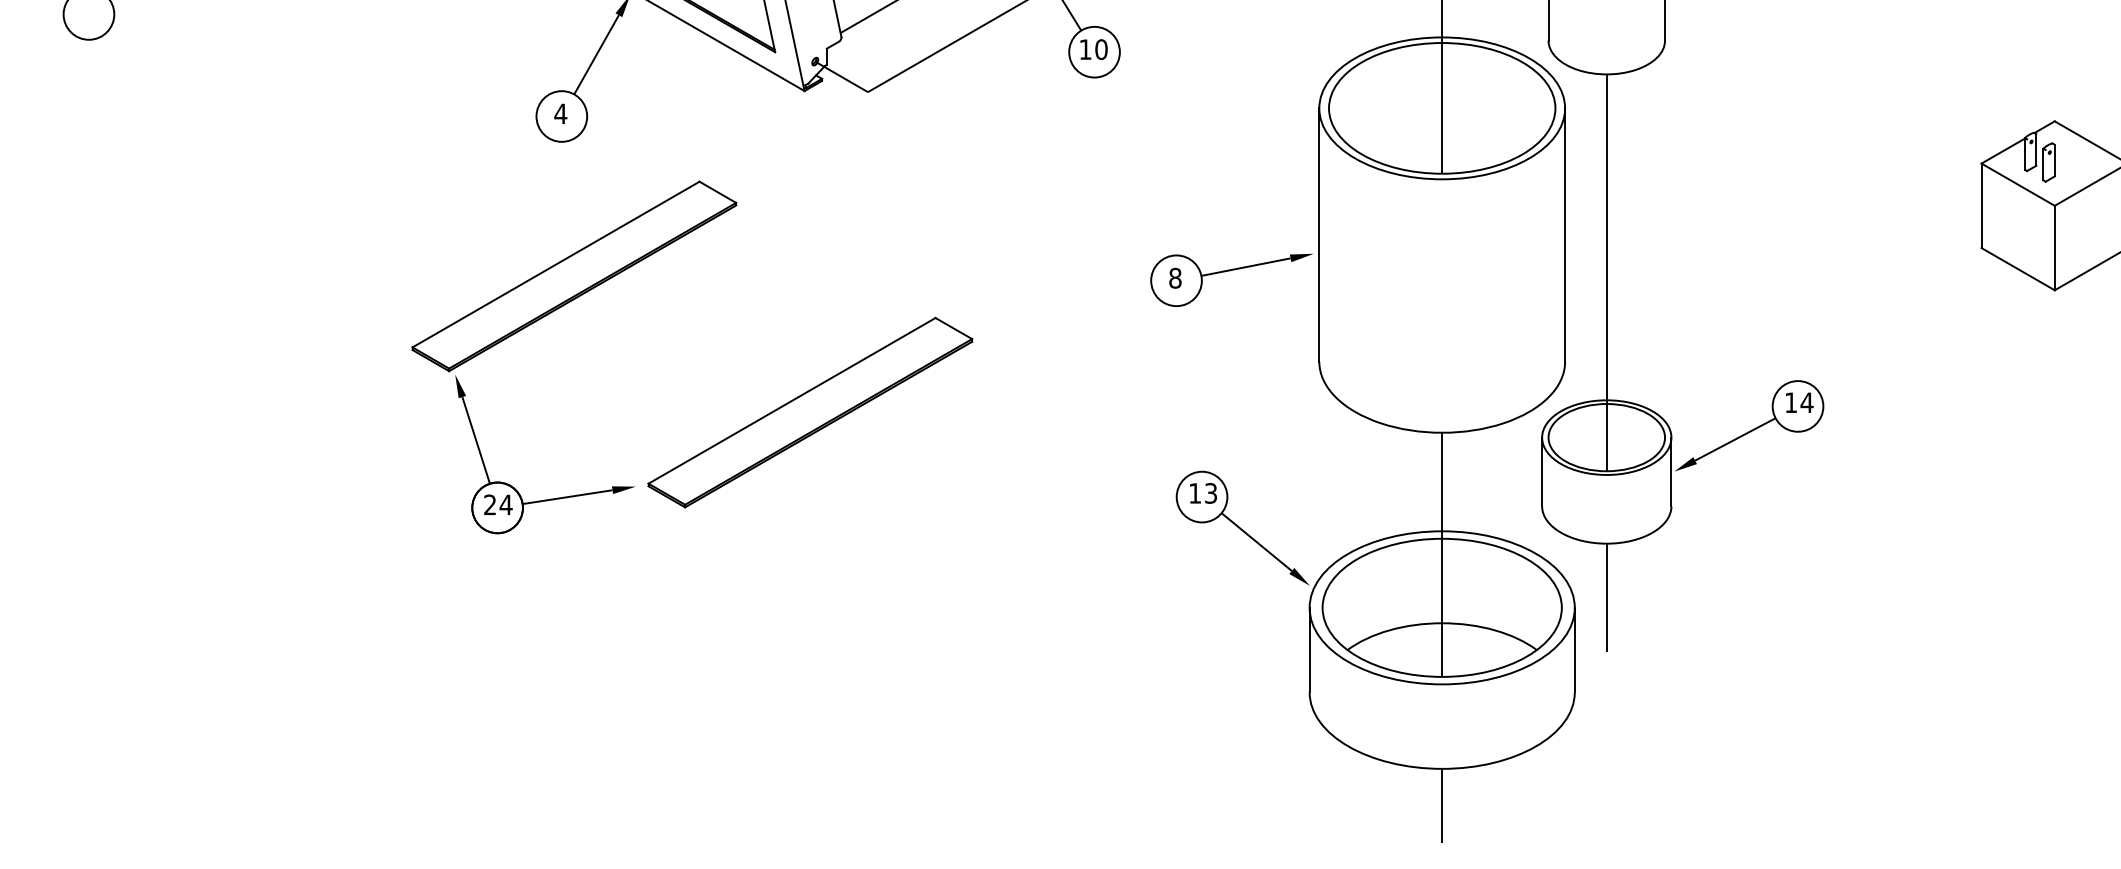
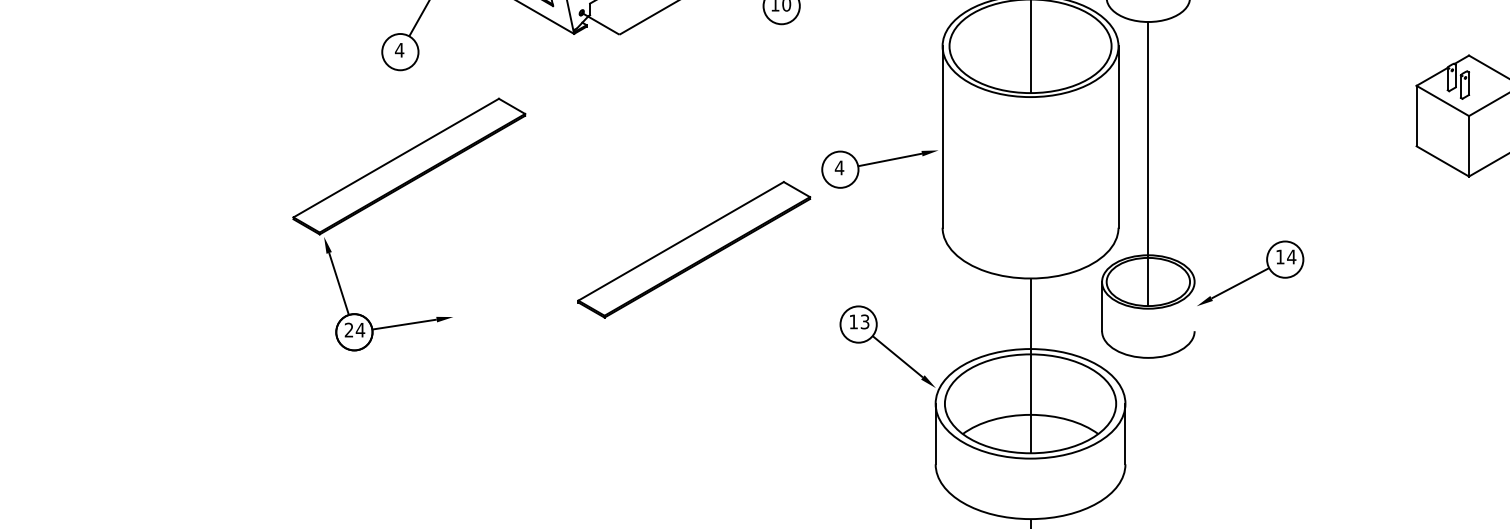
text: (1174, 277) -> (838, 167), 8 -> 4
part: (810, 412) -> (694, 249), moved
line: (1671, 471) -> (1194, 306), removed
line: (1606, 597) -> (1148, 396), removed

